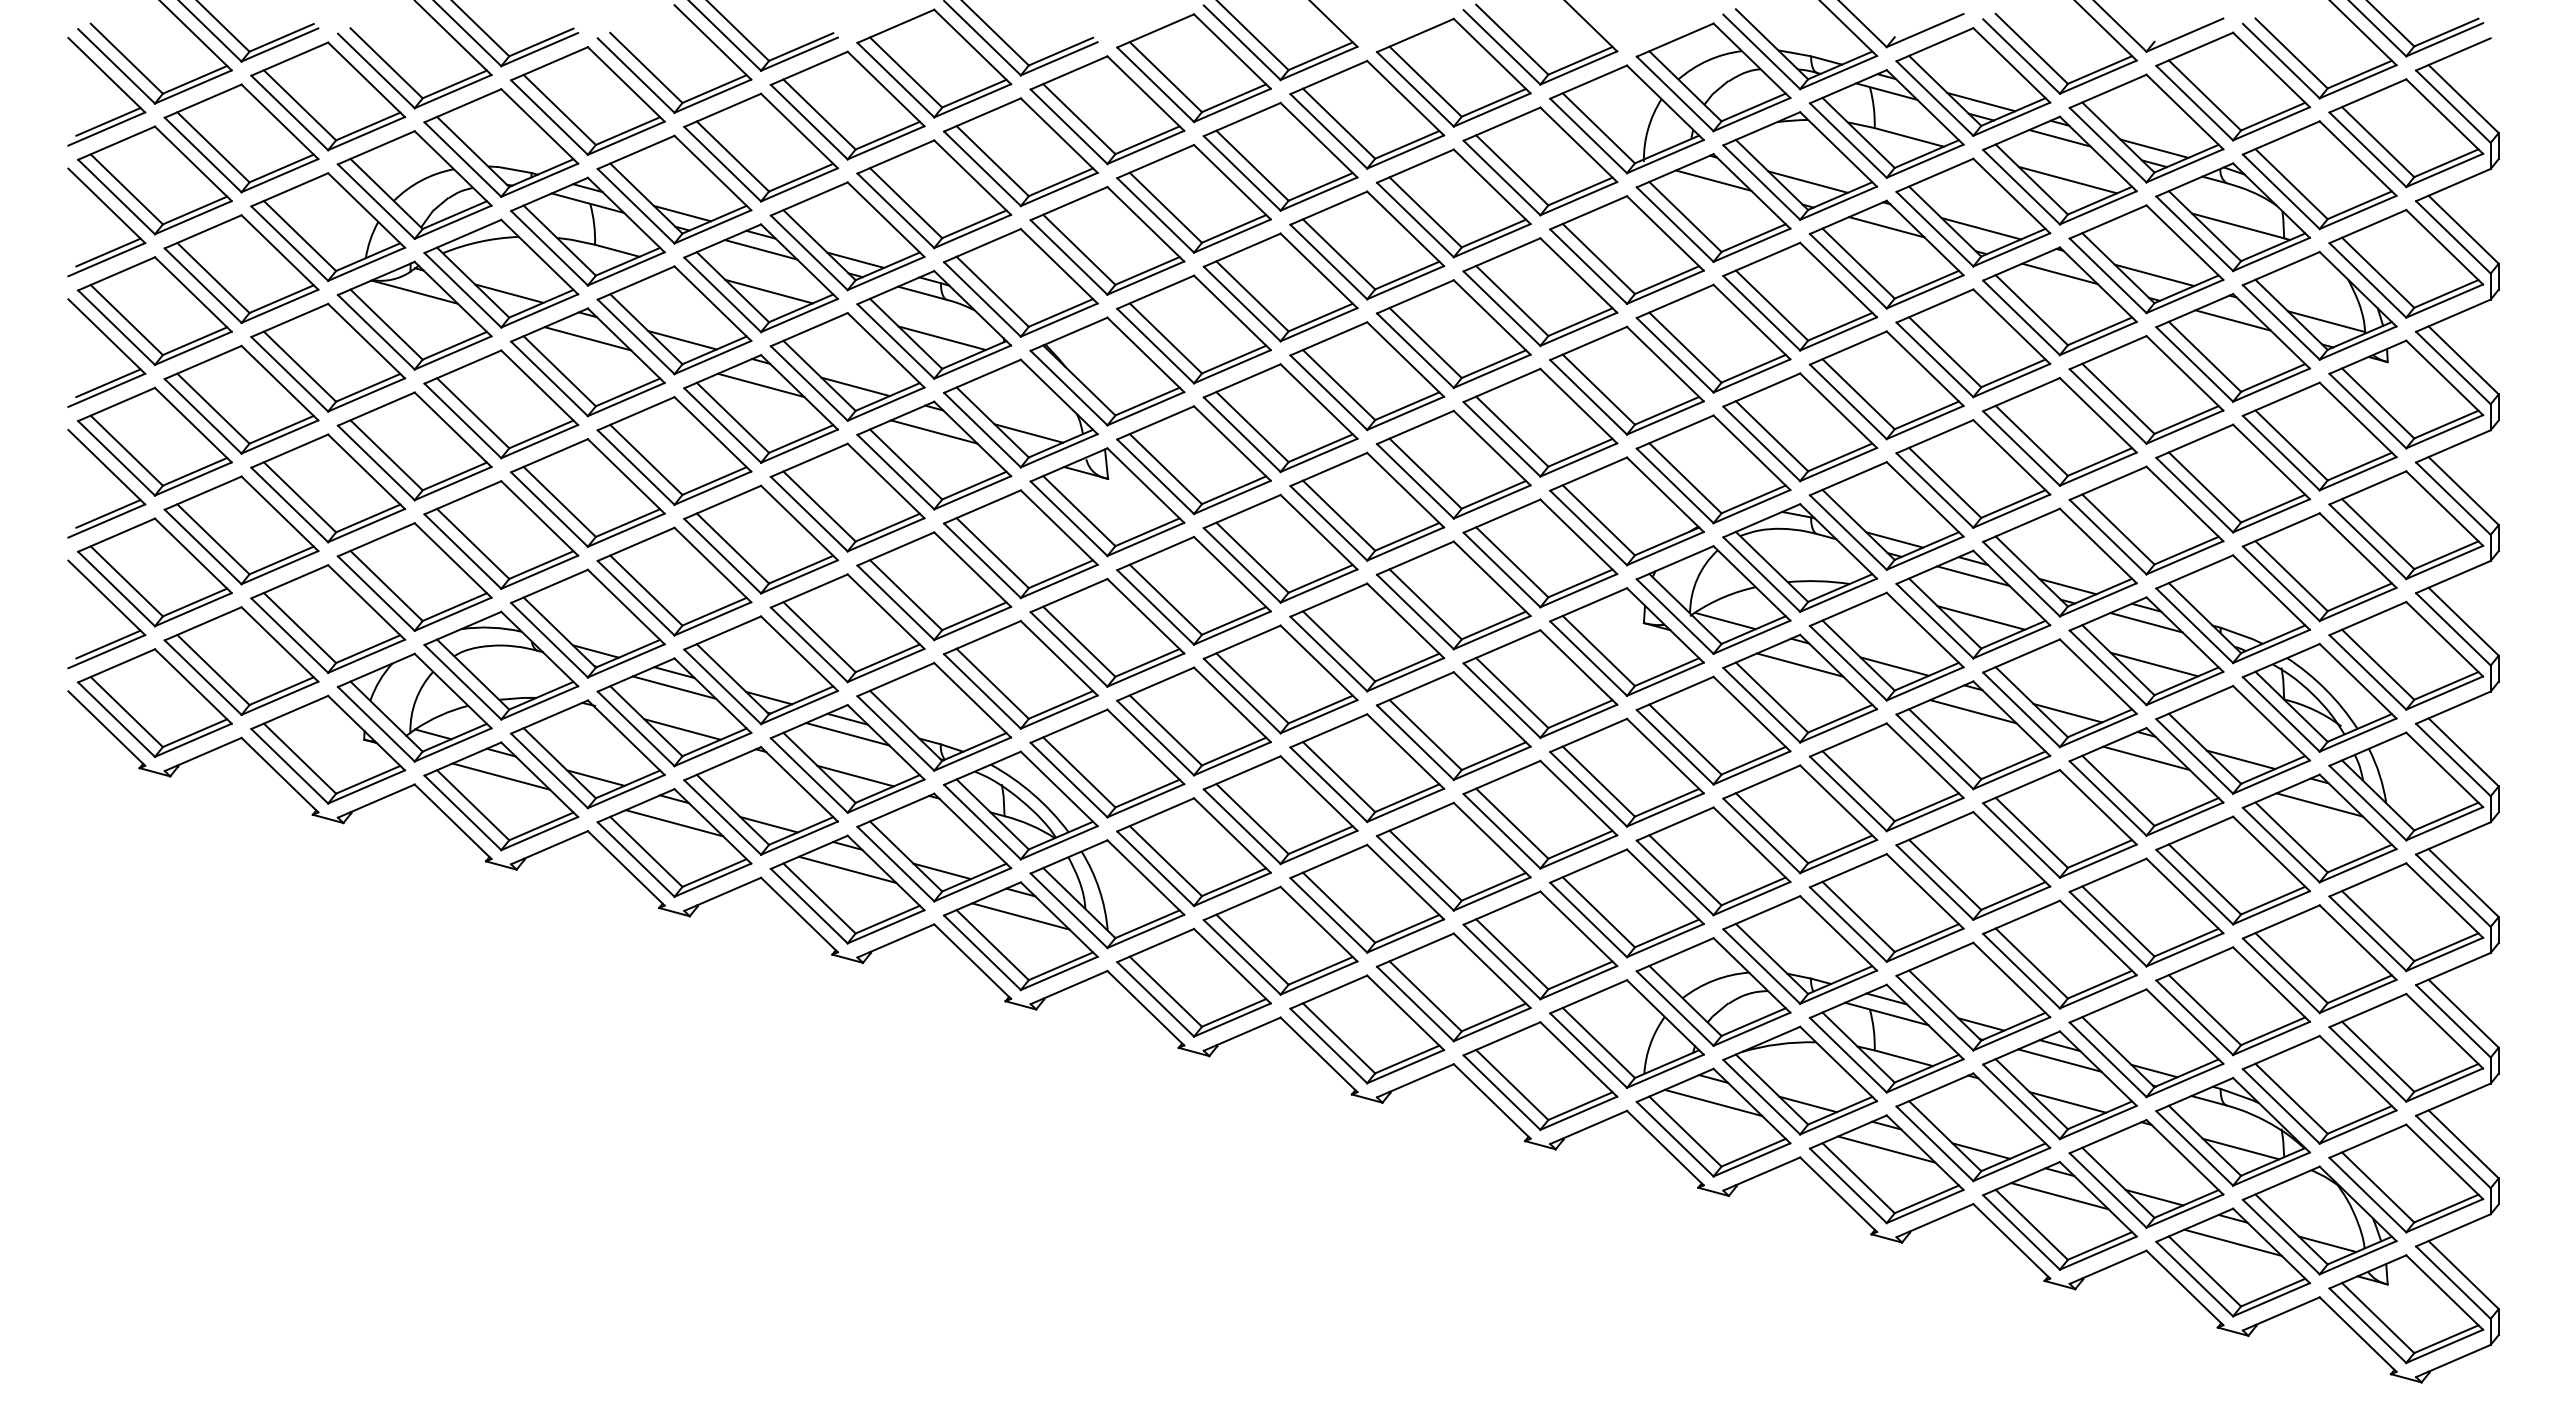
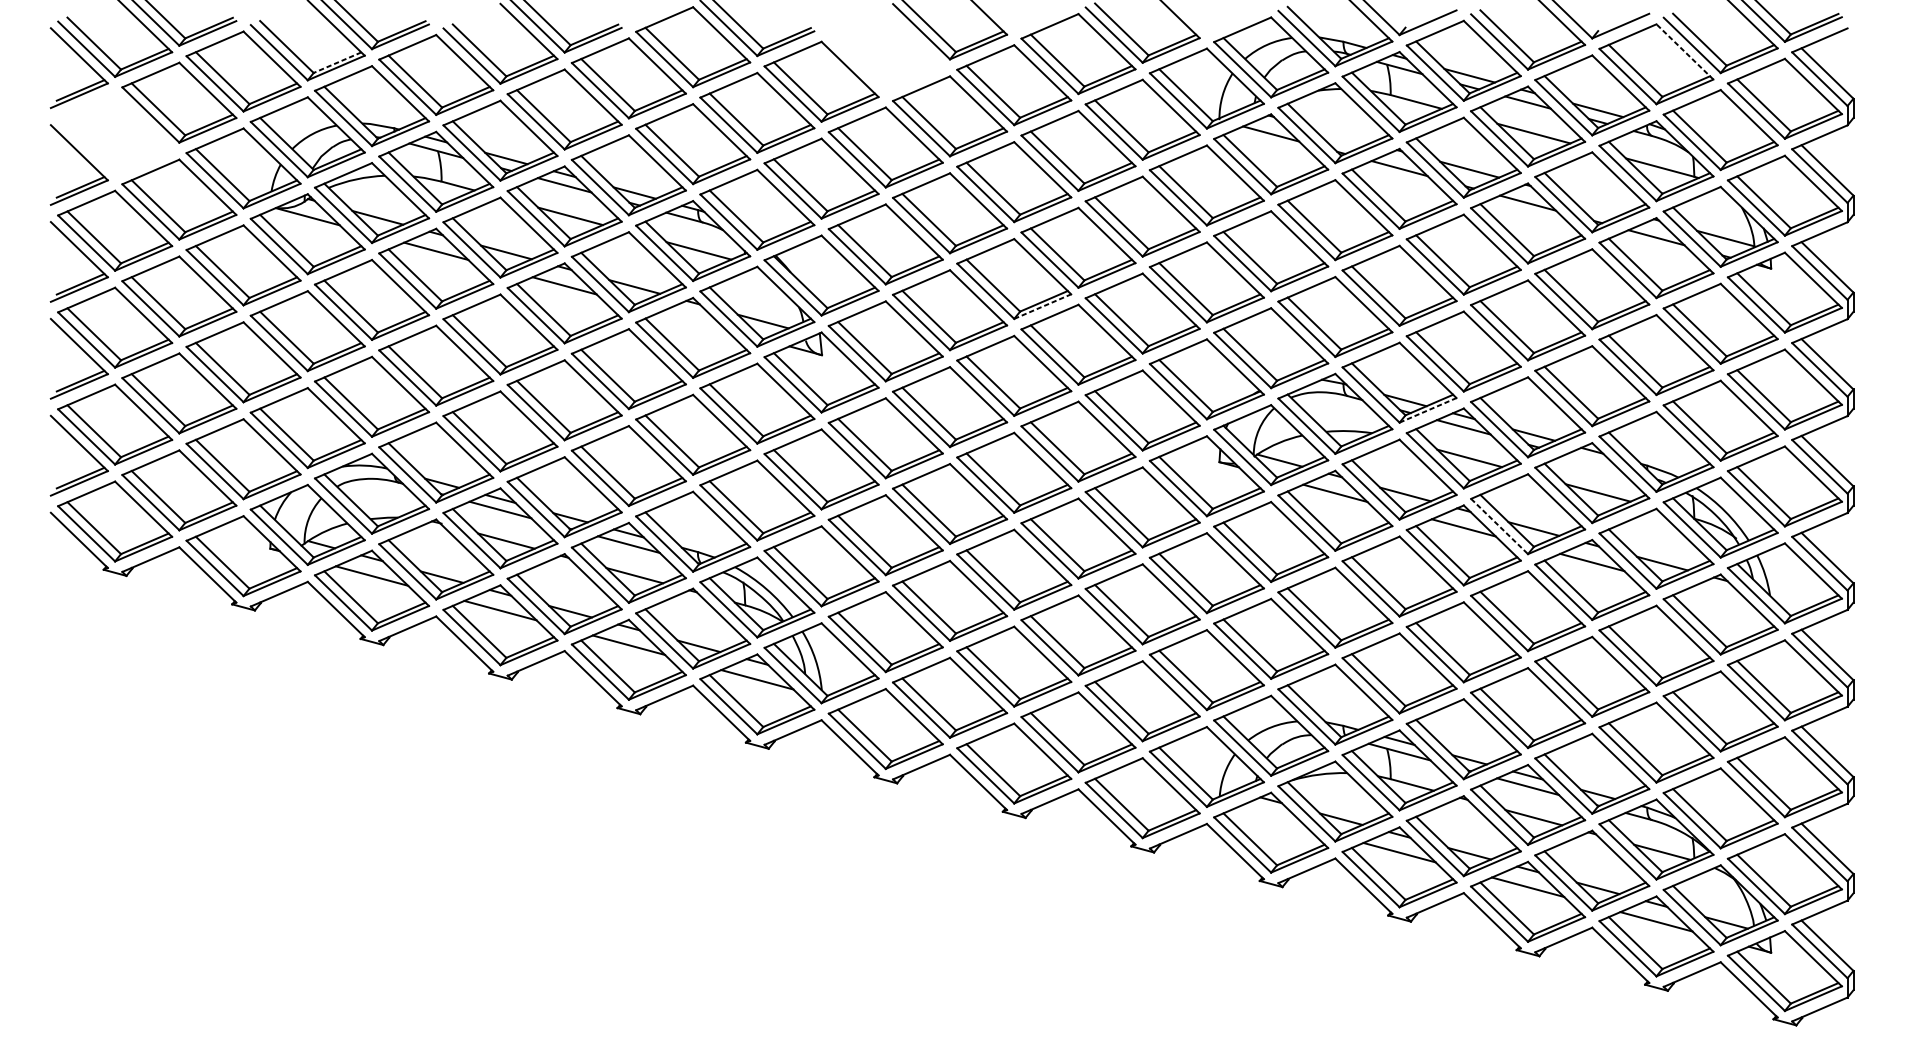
part: (1193, 68) -> (885, 50), removed
line: (2271, 69) -> (1684, 51), solid -> dashed
line: (454, 84) -> (337, 62), solid -> dashed
part: (154, 180) -> (114, 133), removed
line: (1807, 181) -> (1340, 134), removed
line: (2154, 275) -> (1598, 204), removed
line: (1405, 413) -> (1042, 306), solid -> dashed
line: (934, 431) -> (693, 320), removed
line: (1925, 553) -> (1428, 410), solid -> dashed
line: (2146, 622) -> (1592, 461), removed
line: (2021, 710) -> (1499, 527), solid -> dashed
line: (2319, 804) -> (1720, 596), removed
line: (1713, 1102) -> (1271, 817), removed

